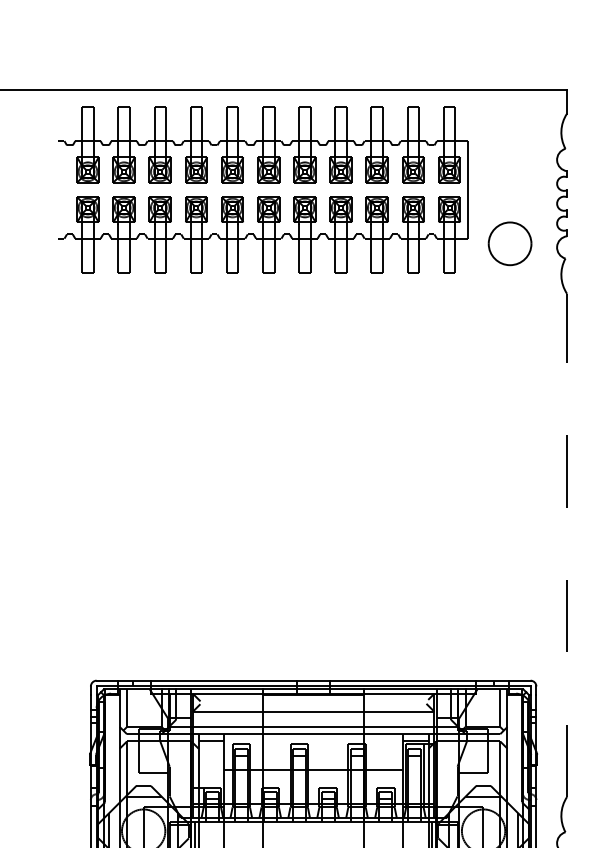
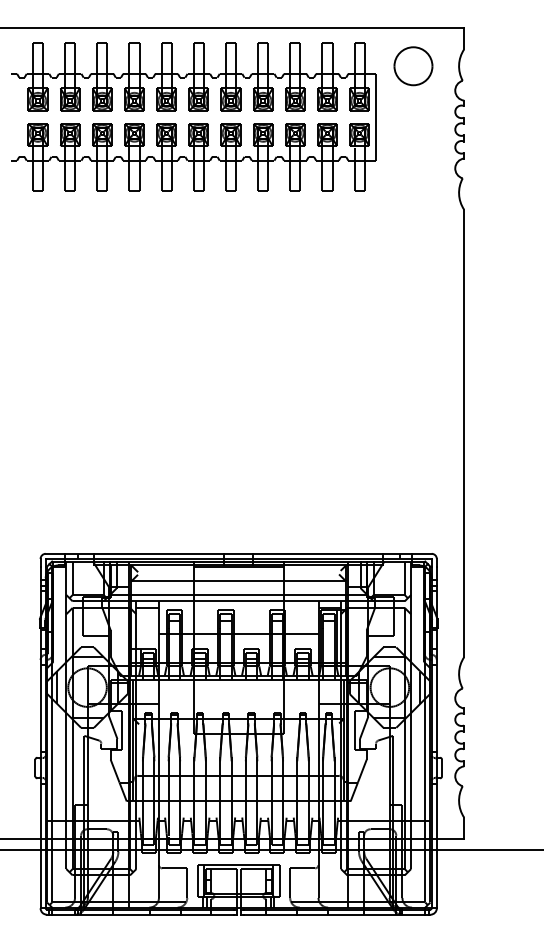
part: (510, 244) -> (413, 66), moved
line: (567, 545) -> (464, 433), dashed -> solid

